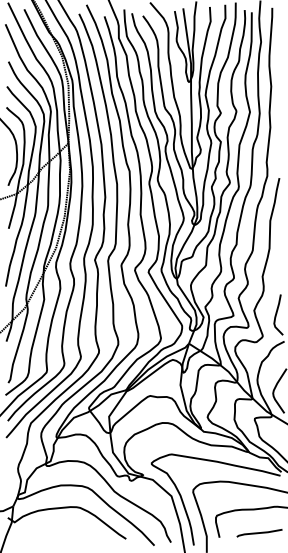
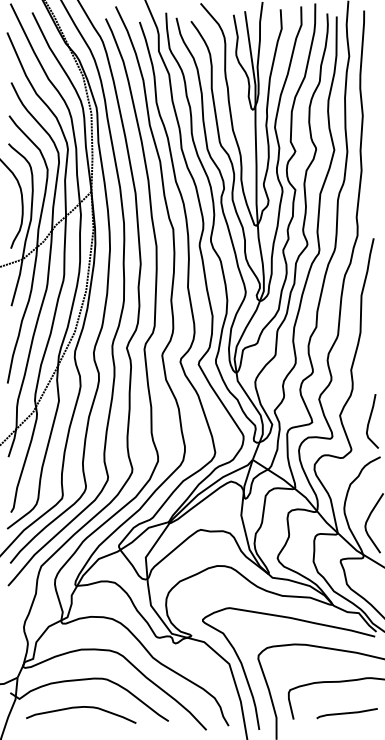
curve: (60, 529) -> (80, 708), added

